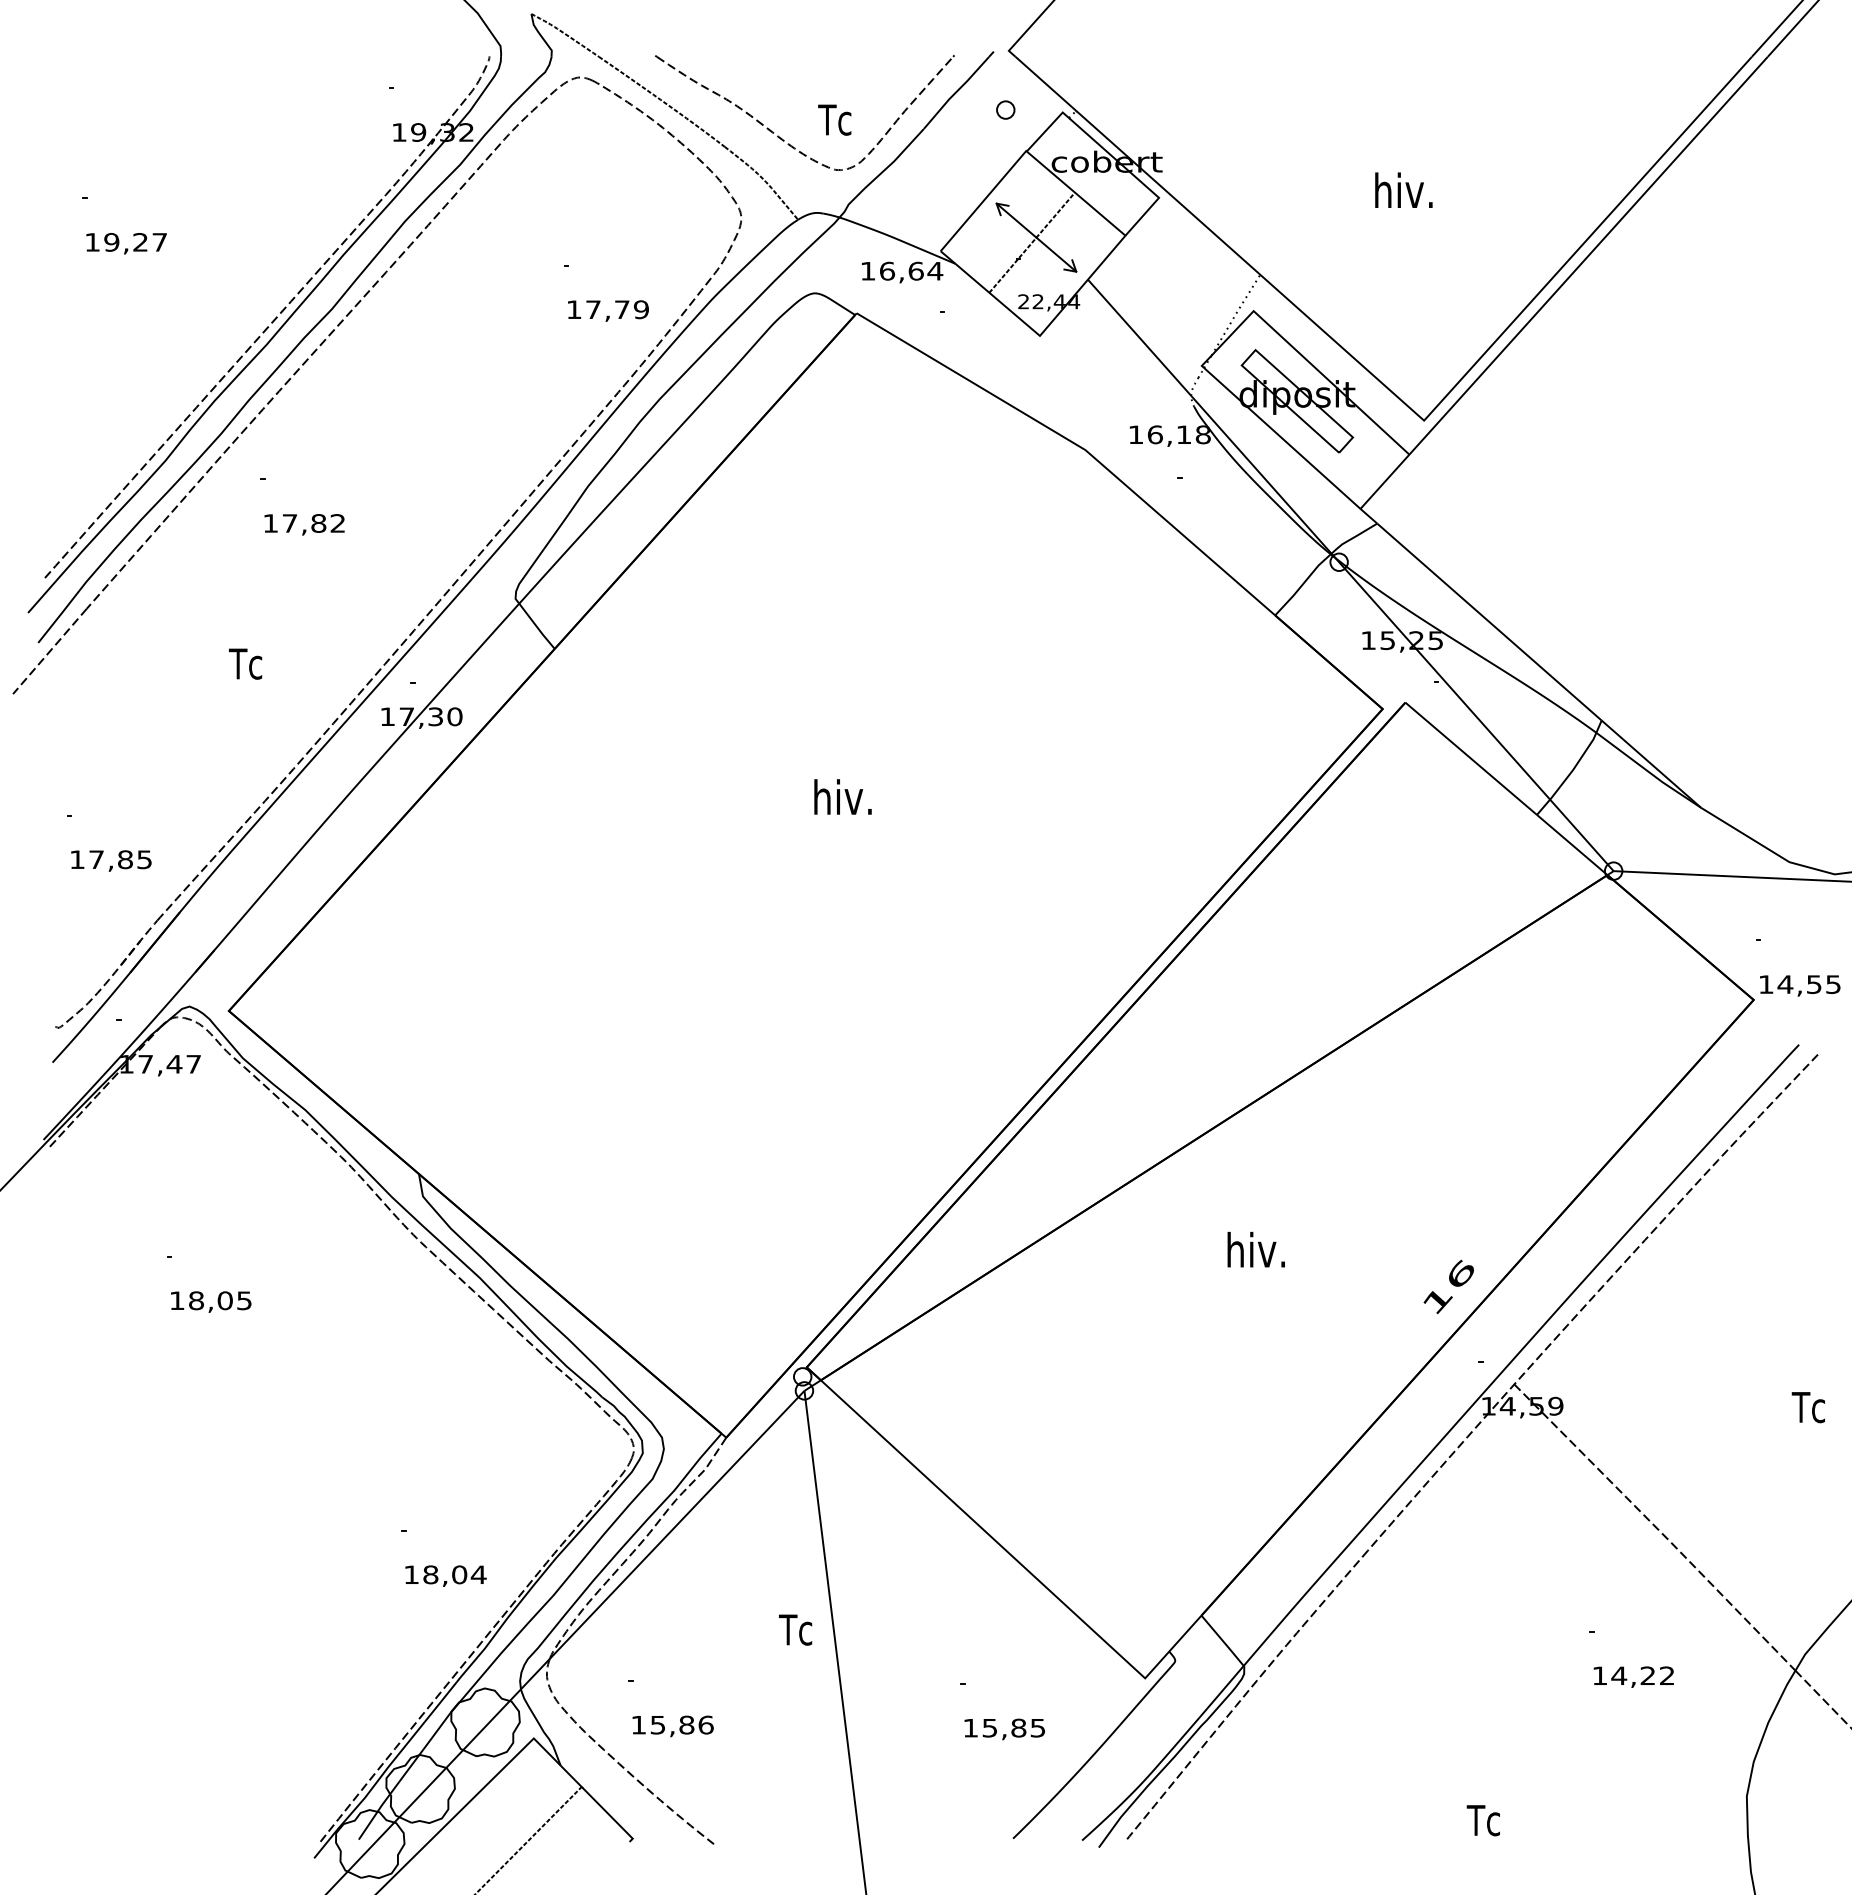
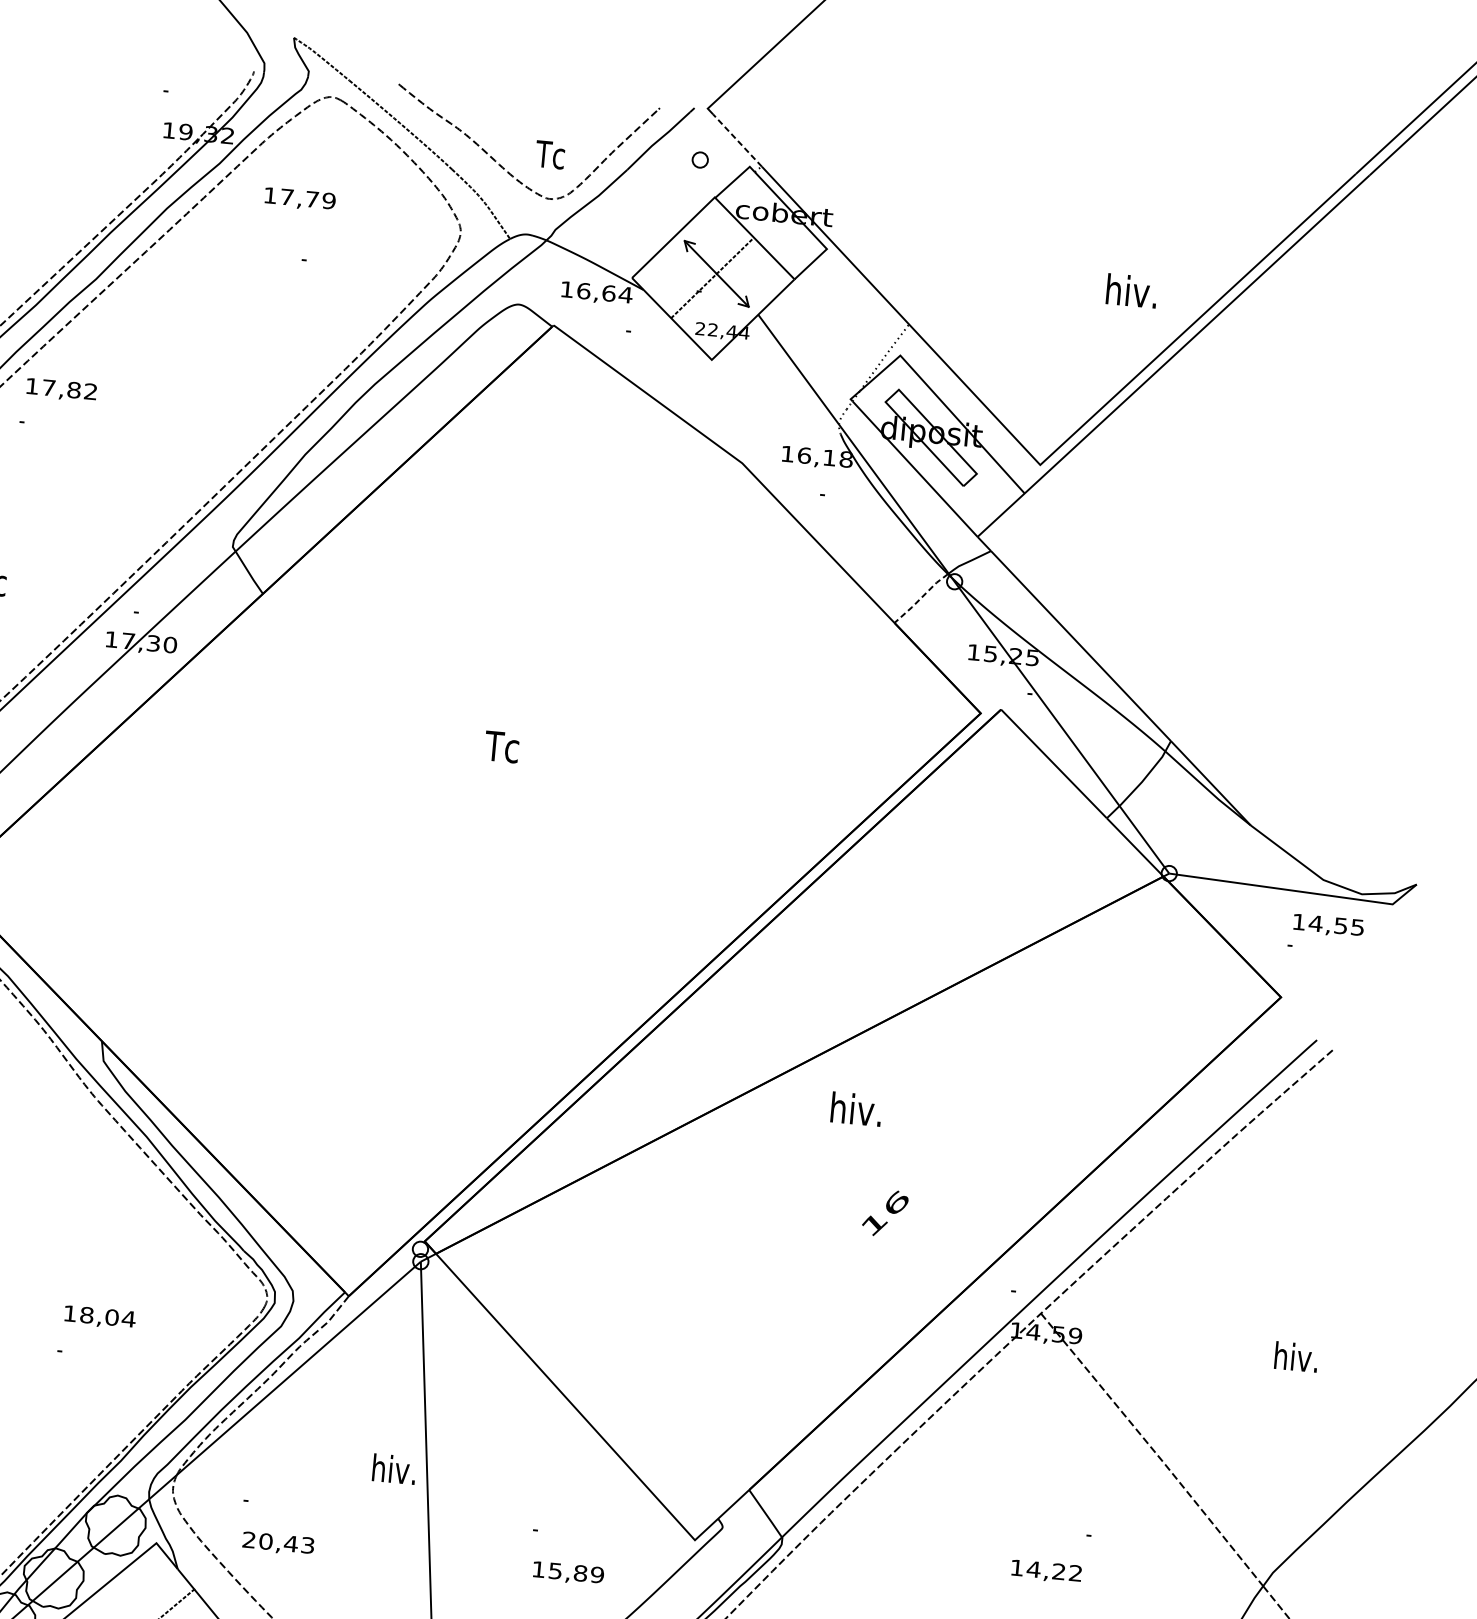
line: (1046, 83) -> (737, 140), solid -> dashed
text: (1403, 189) -> (1131, 290), moved
text: (608, 310) -> (300, 199), moved
text: (304, 524) -> (61, 389), moved
line: (1302, 584) -> (920, 598), solid -> dashed
text: (842, 797) -> (502, 746), hiv. -> Tc
text: (1800, 985) -> (1328, 925), moved
text: (1255, 1249) -> (855, 1108), moved
text: (1448, 1286) -> (884, 1212), moved
text: (1808, 1406) -> (1295, 1356), Tc -> hiv.
text: (445, 1575) -> (99, 1316), moved
text: (795, 1629) -> (393, 1469), Tc -> hiv.
text: (1633, 1676) -> (1046, 1571), moved
text: (672, 1724) -> (278, 1542), 15,86 -> 20,43
text: (1037, 1727) -> (597, 1574), 15,85 -> 15,89

